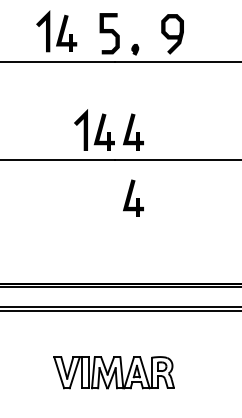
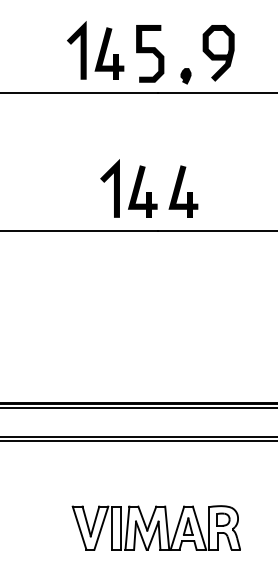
part: (56, 31) -> (95, 50), moved
curve: (172, 35) -> (218, 54), moved
part: (133, 197) -> (183, 282), removed

